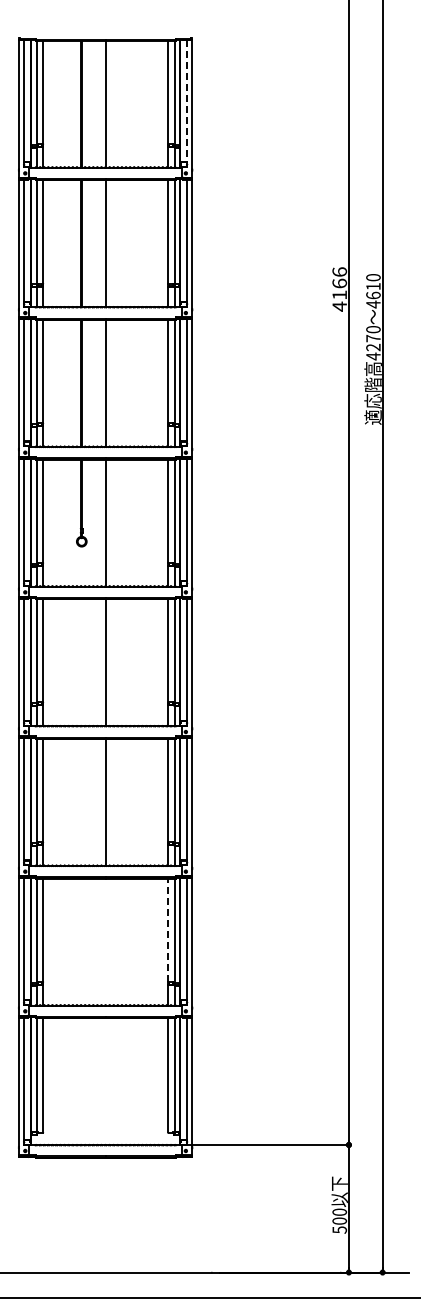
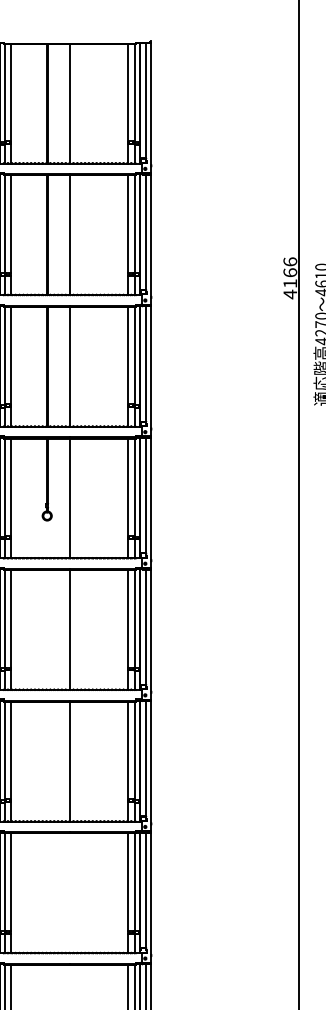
line: (186, 100) -> (145, 100), dashed -> solid
line: (167, 930) -> (127, 882), dashed -> solid

